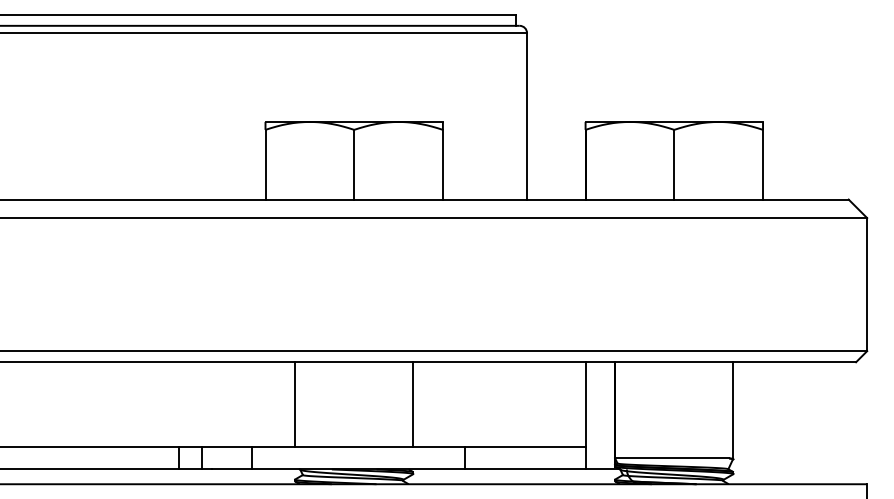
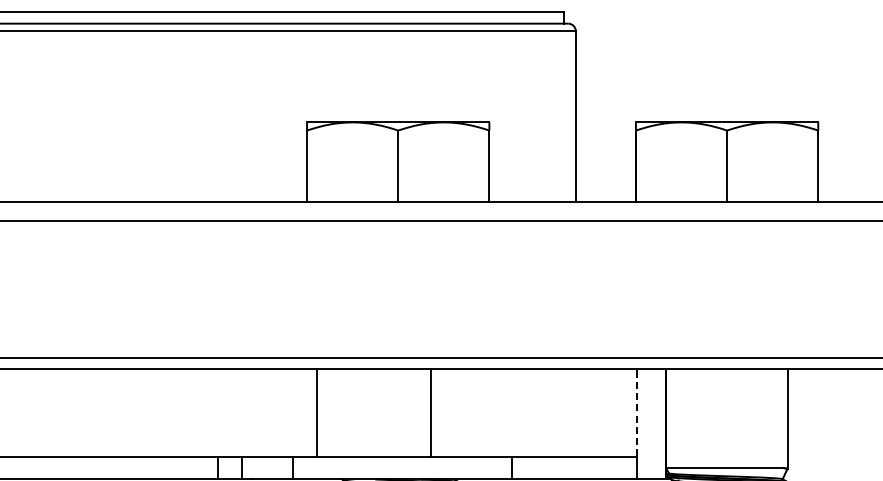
line: (295, 404) -> (317, 412), moved
line: (413, 404) -> (431, 412), moved
line: (586, 404) -> (636, 412), solid -> dashed

